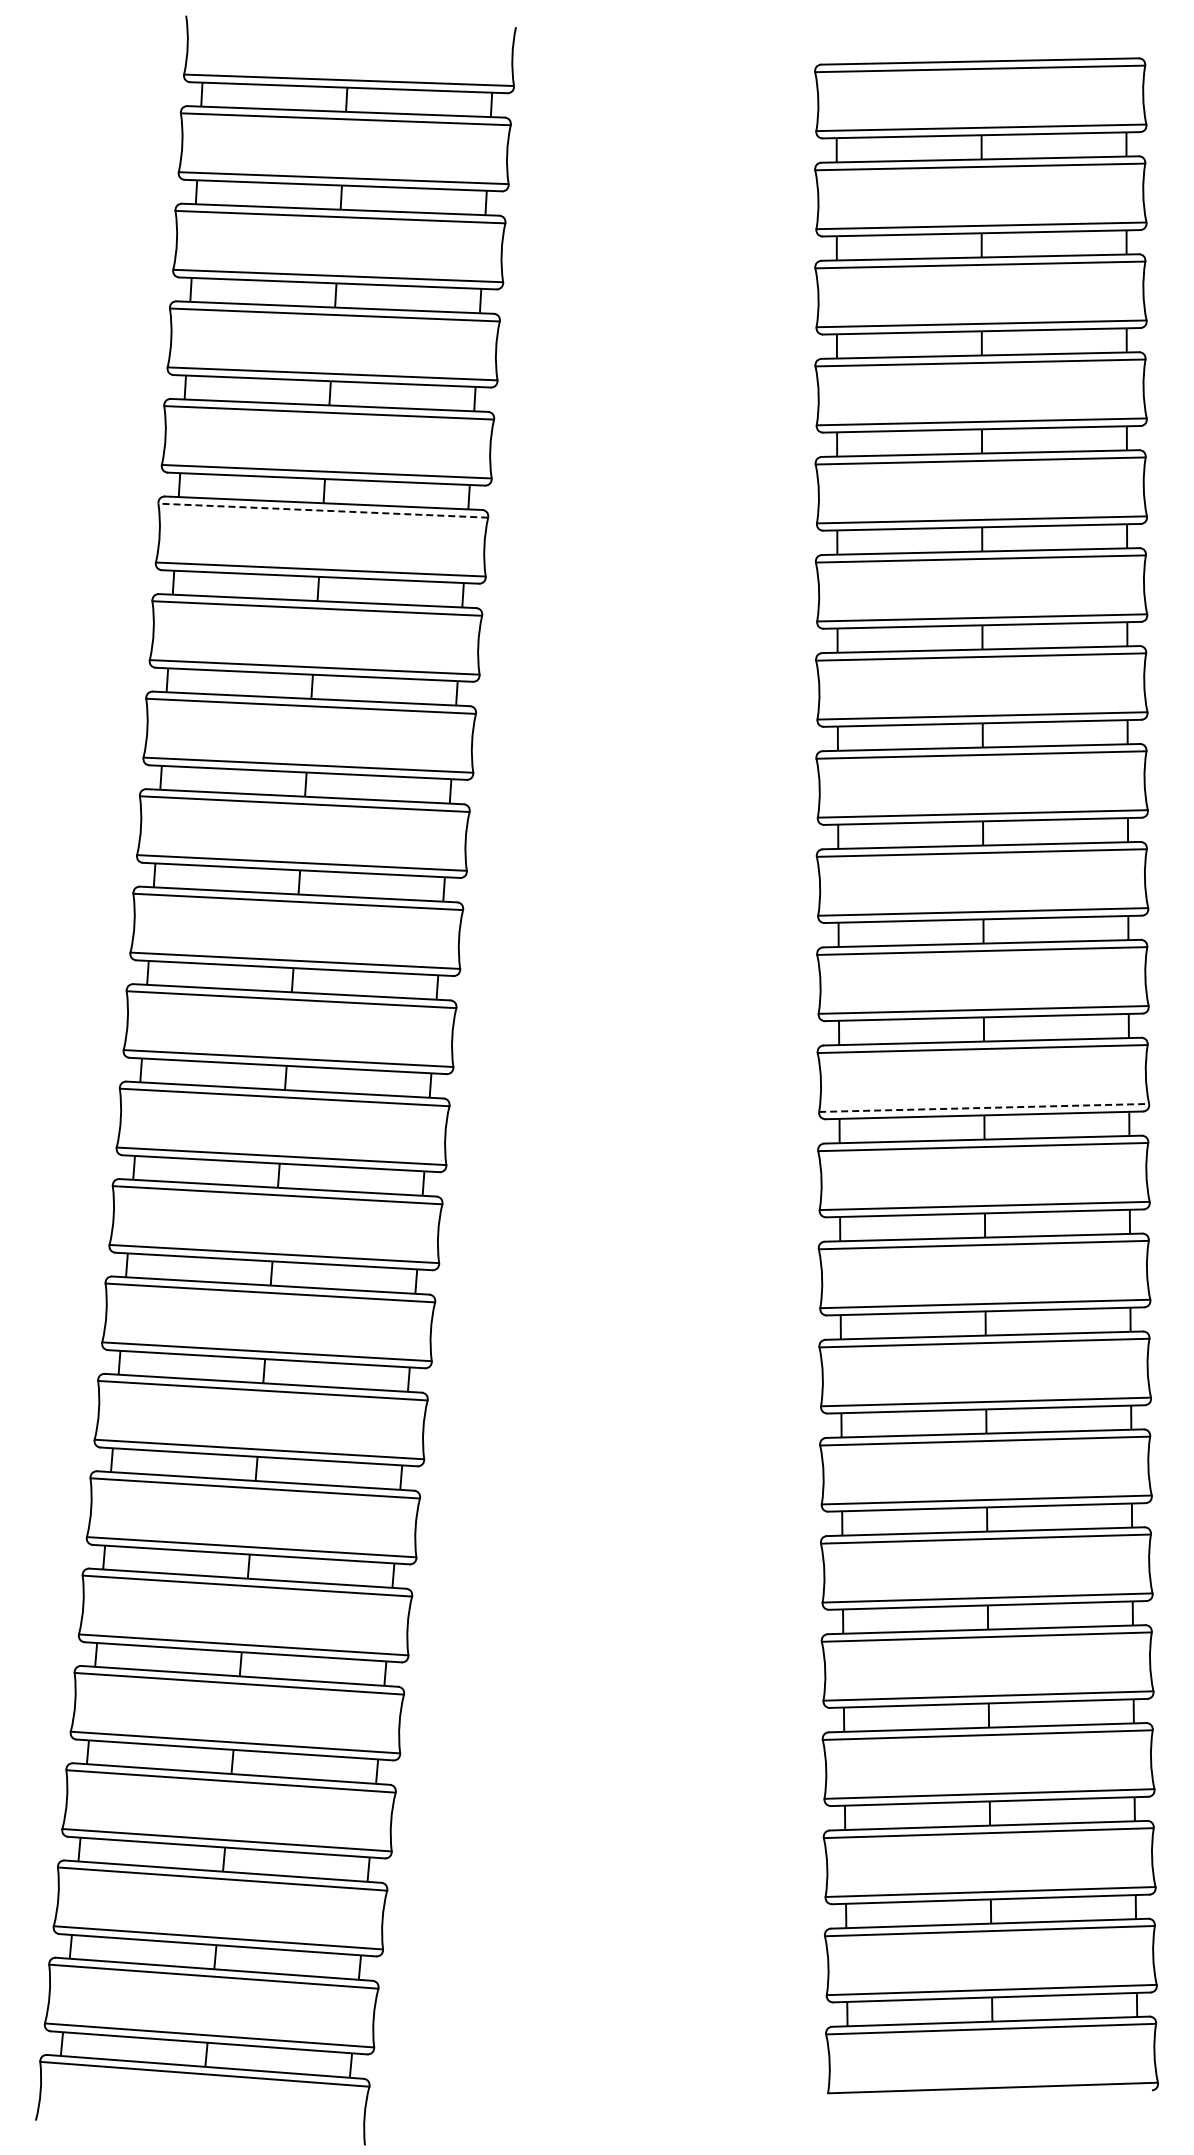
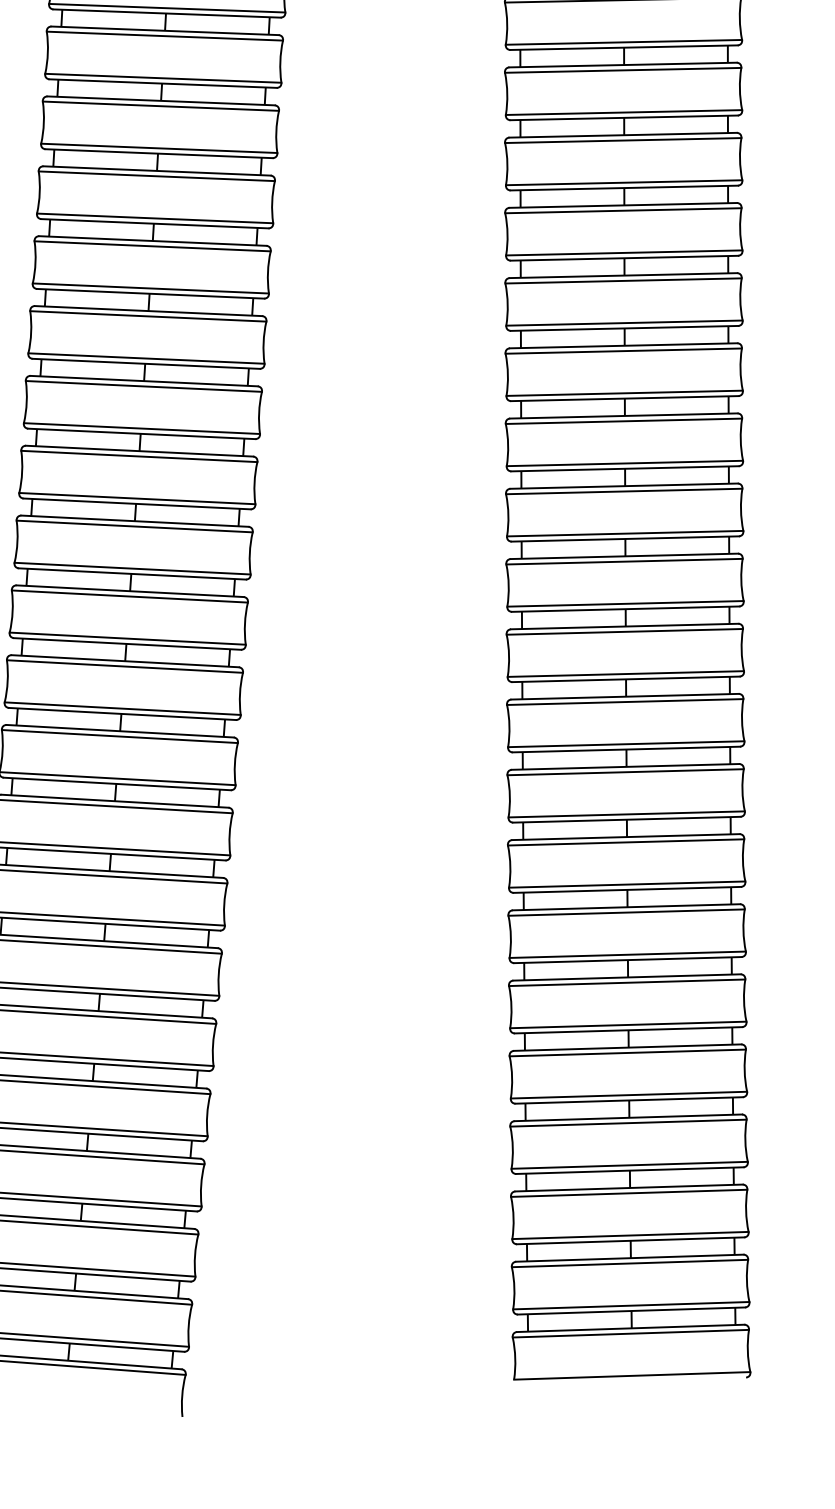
line: (322, 510) -> (152, 246), dashed -> solid
line: (984, 1107) -> (626, 673), dashed -> solid

